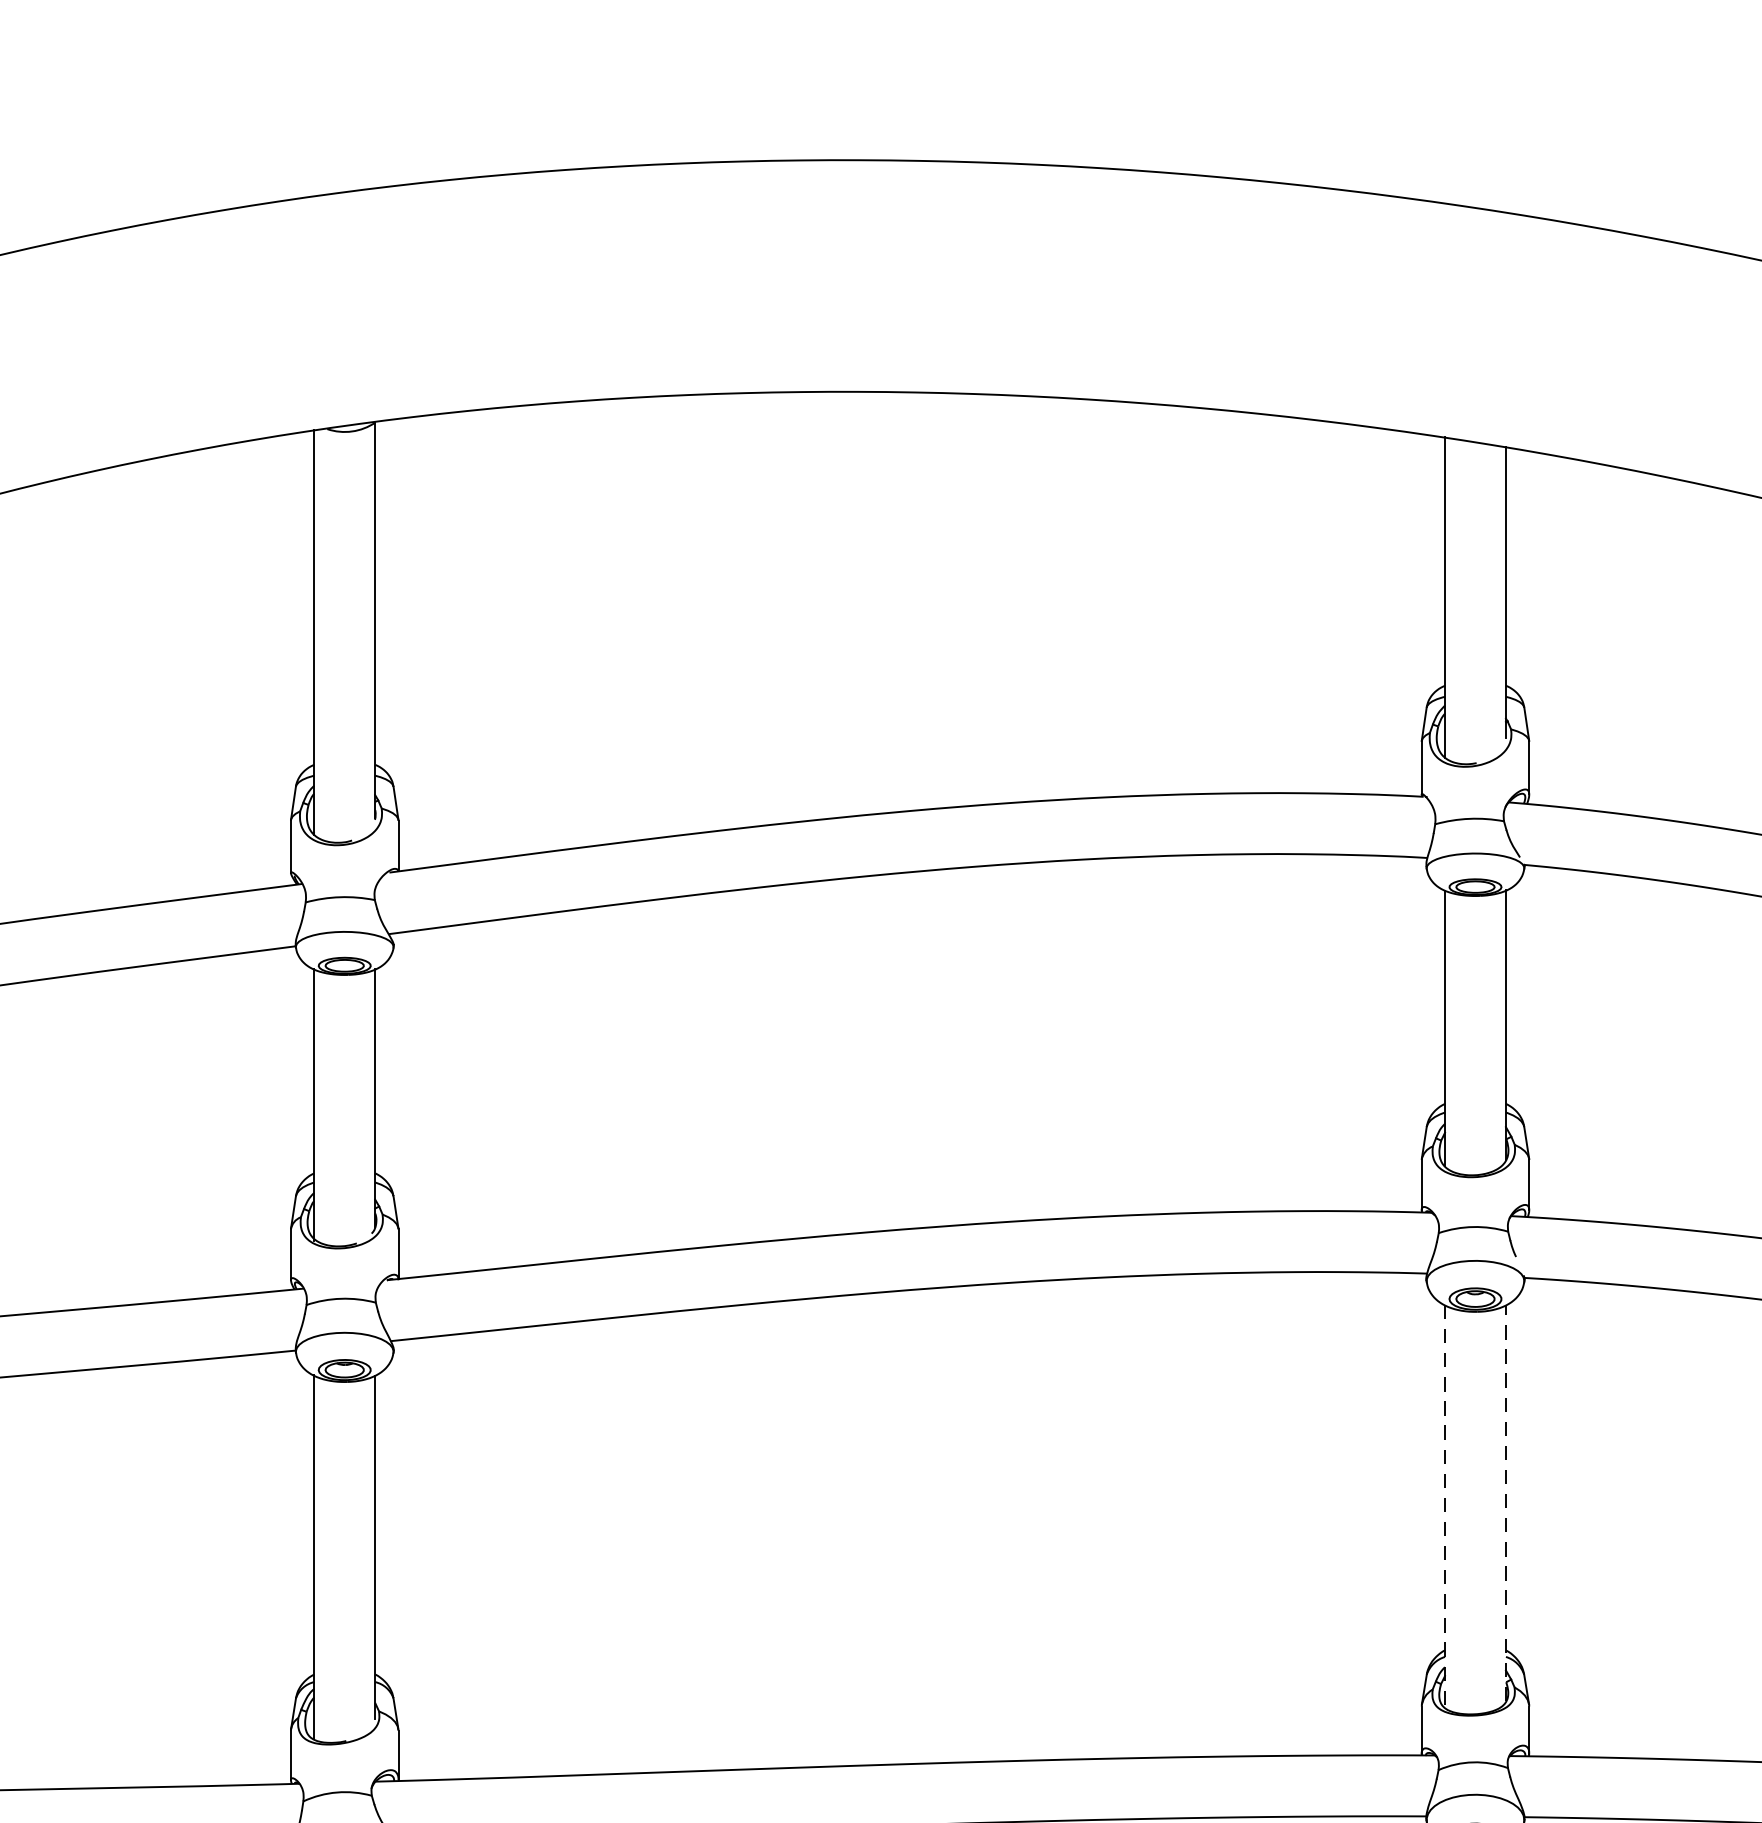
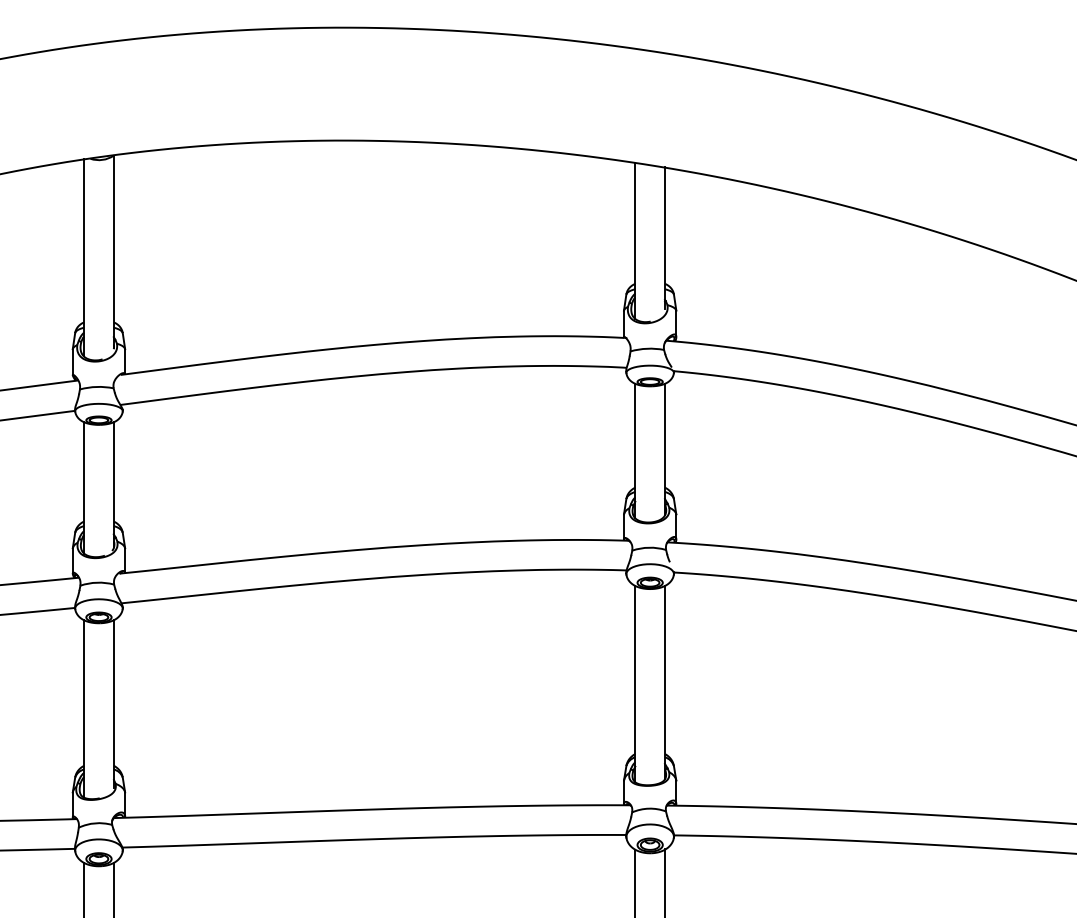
line: (1506, 1503) -> (665, 682), dashed -> solid
line: (1445, 1507) -> (635, 684), dashed -> solid

